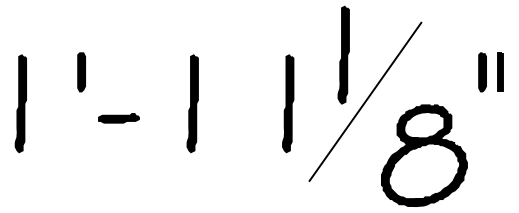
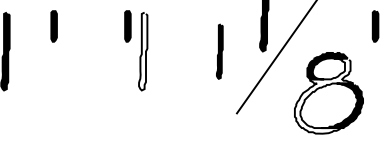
part: (173, 72) -> (127, 26), added
fill: (192, 103) -> (143, 51), removed
part: (288, 103) -> (219, 51), size x0.7
part: (118, 118) -> (83, 63), removed
fill: (417, 159) -> (323, 96), removed

